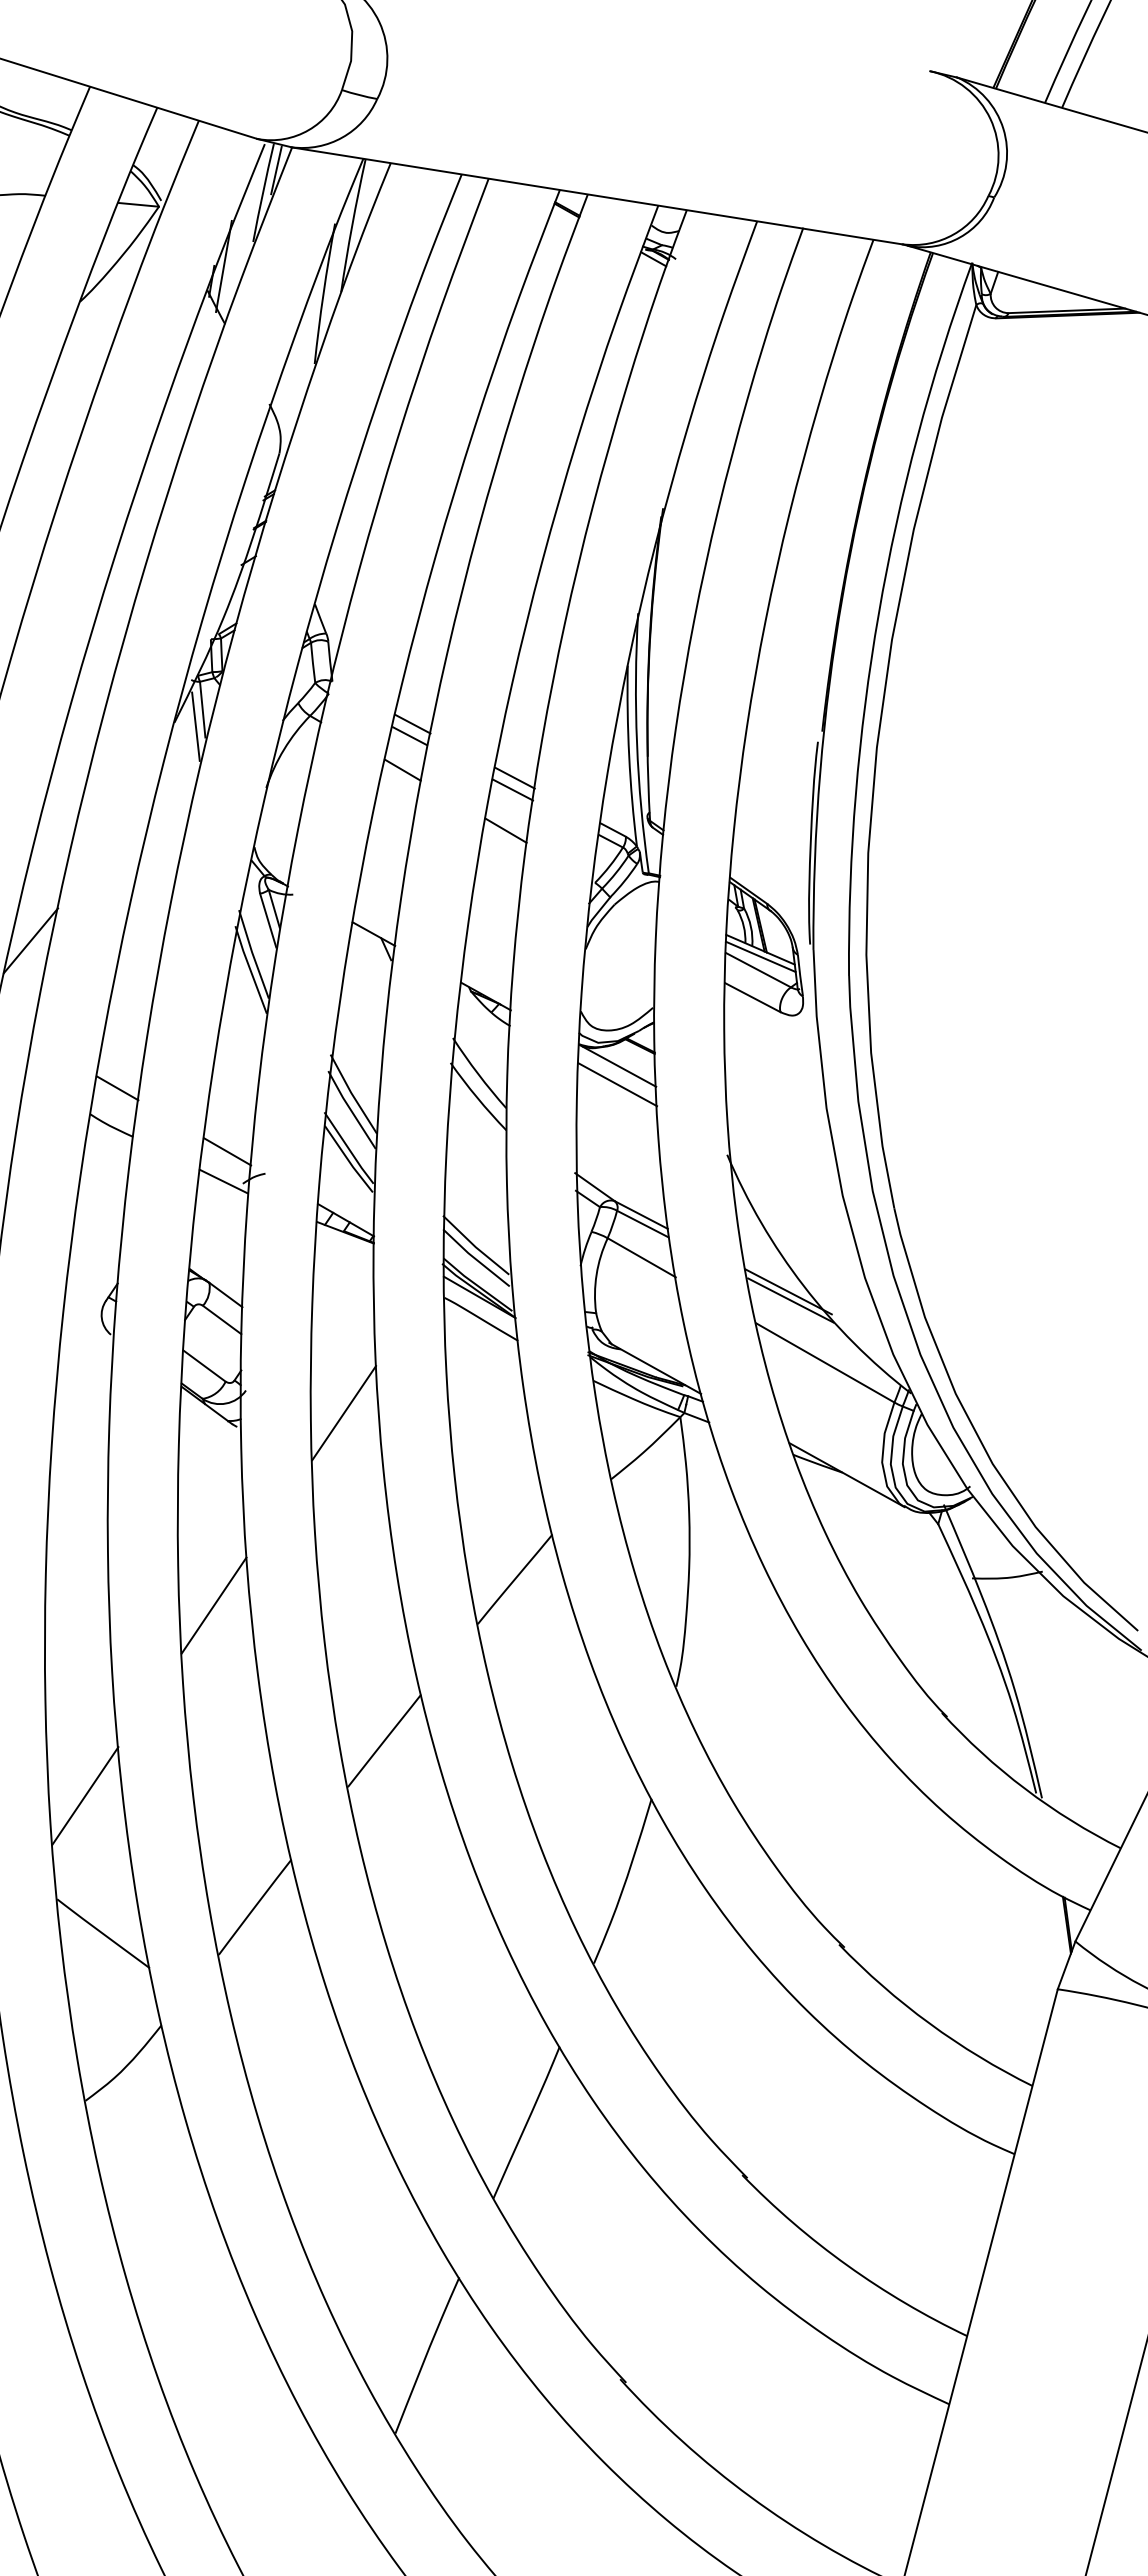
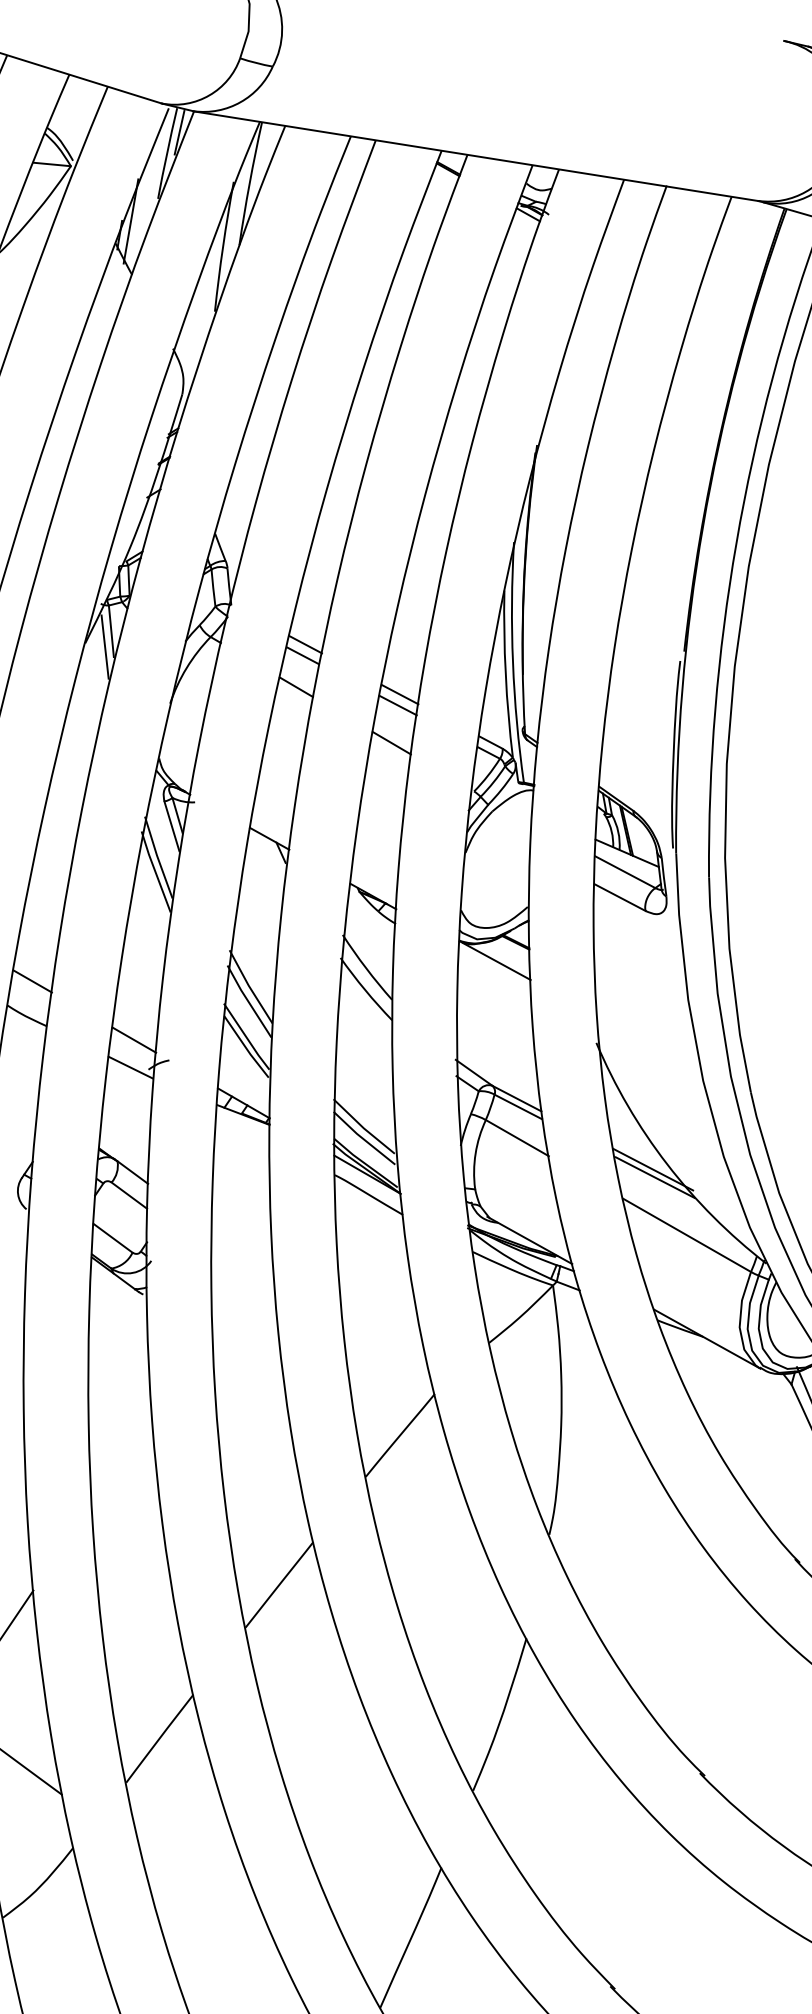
line: (760, 956) -> (627, 859), removed
line: (617, 1084) -> (494, 977), removed
line: (344, 1413) -> (242, 1282), removed
line: (213, 1605) -> (121, 1459), removed

